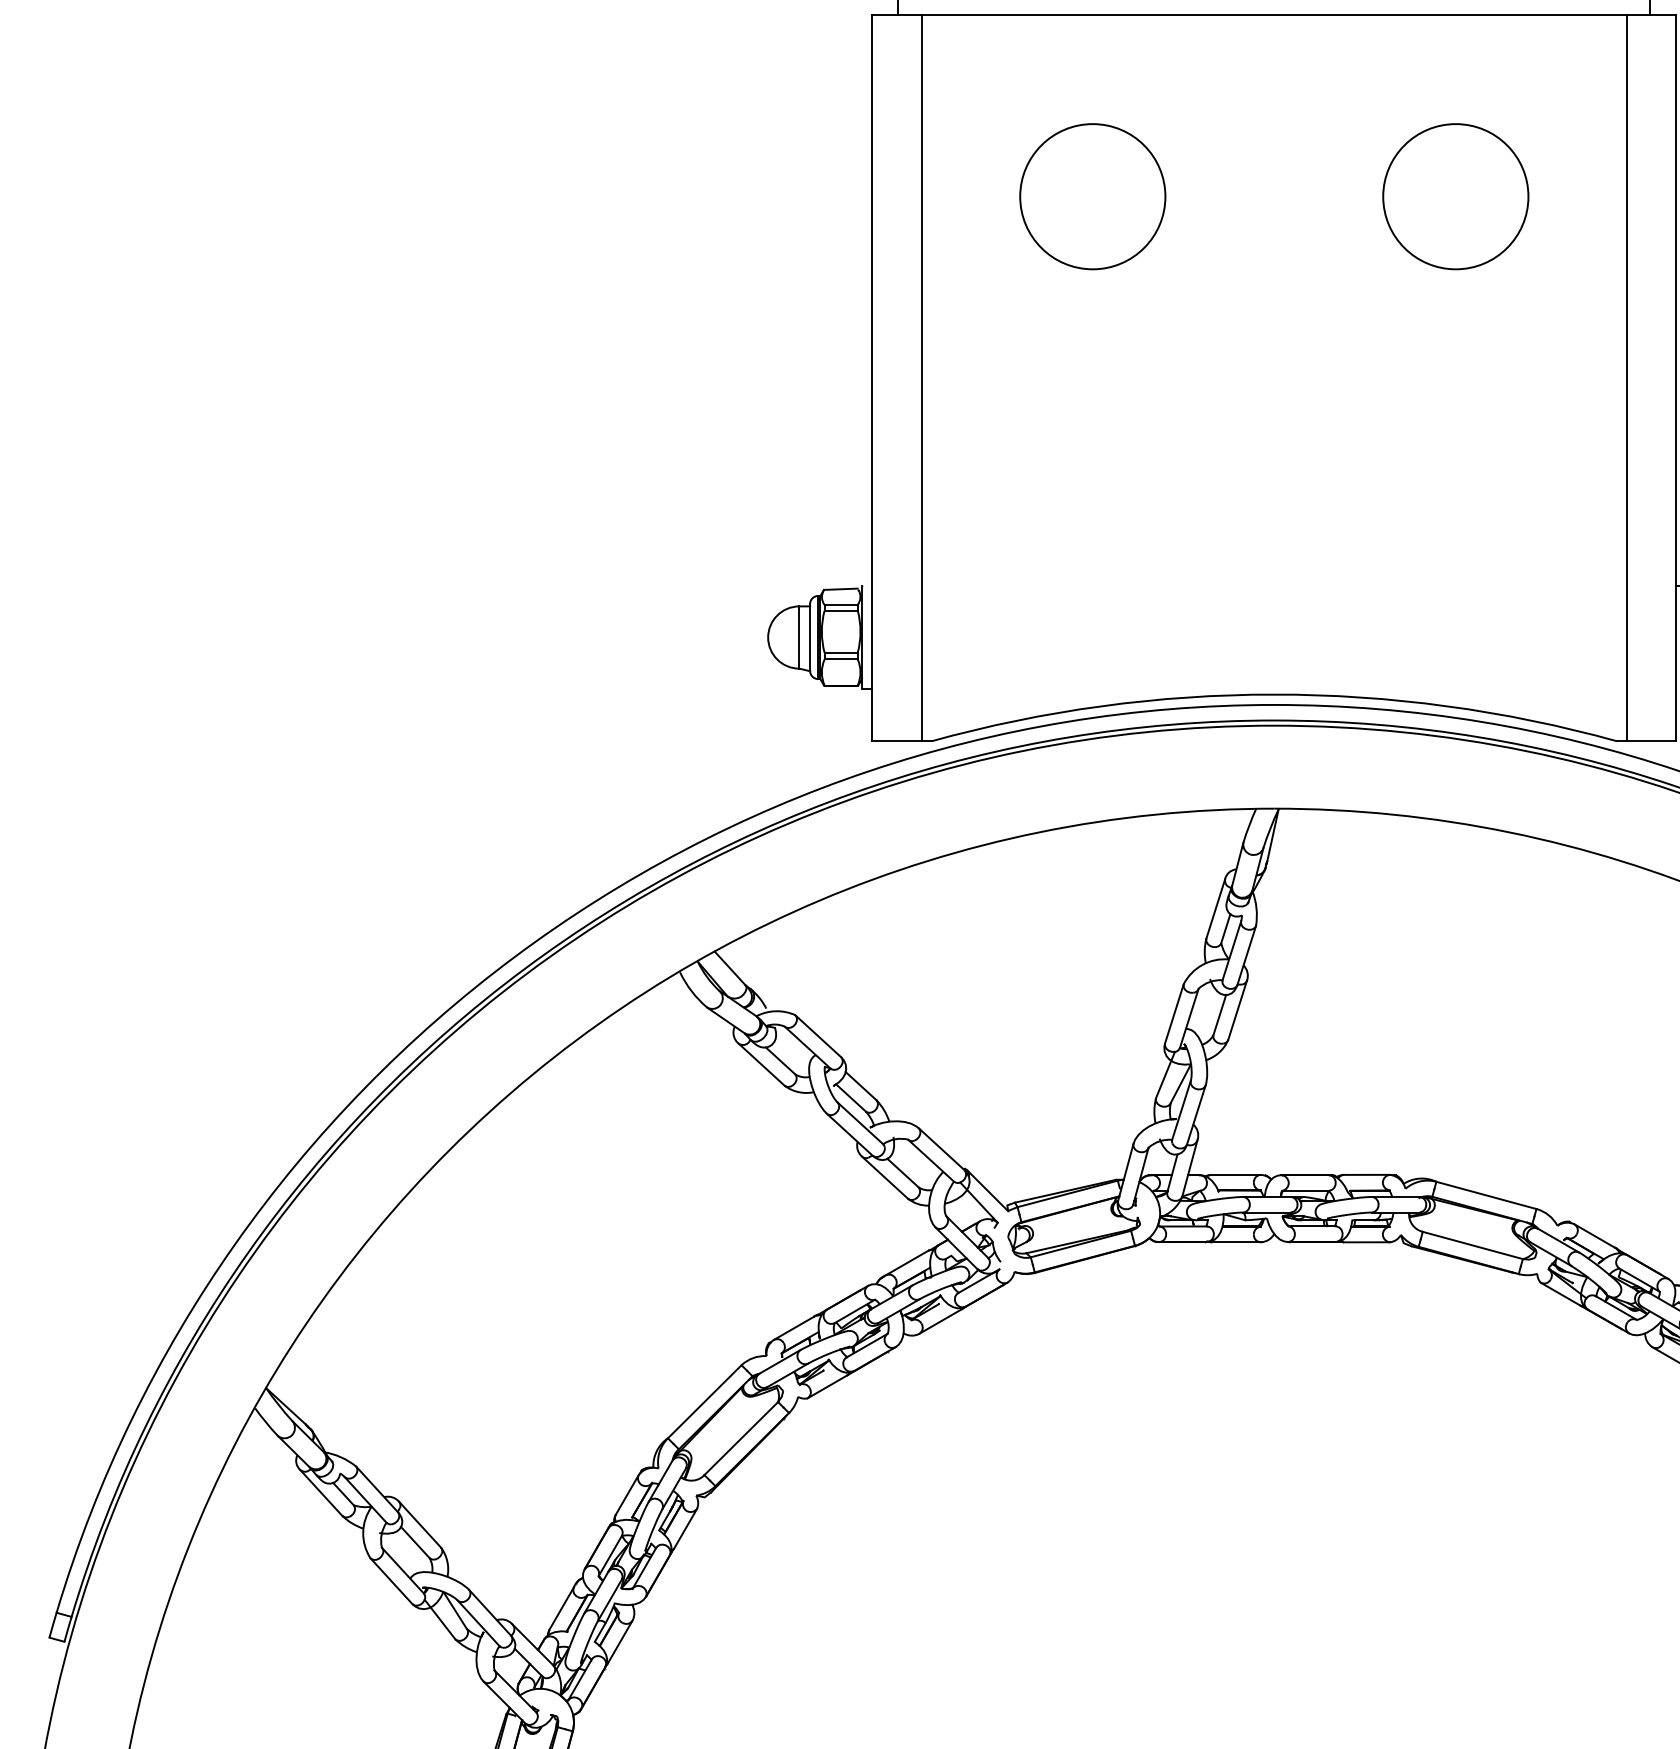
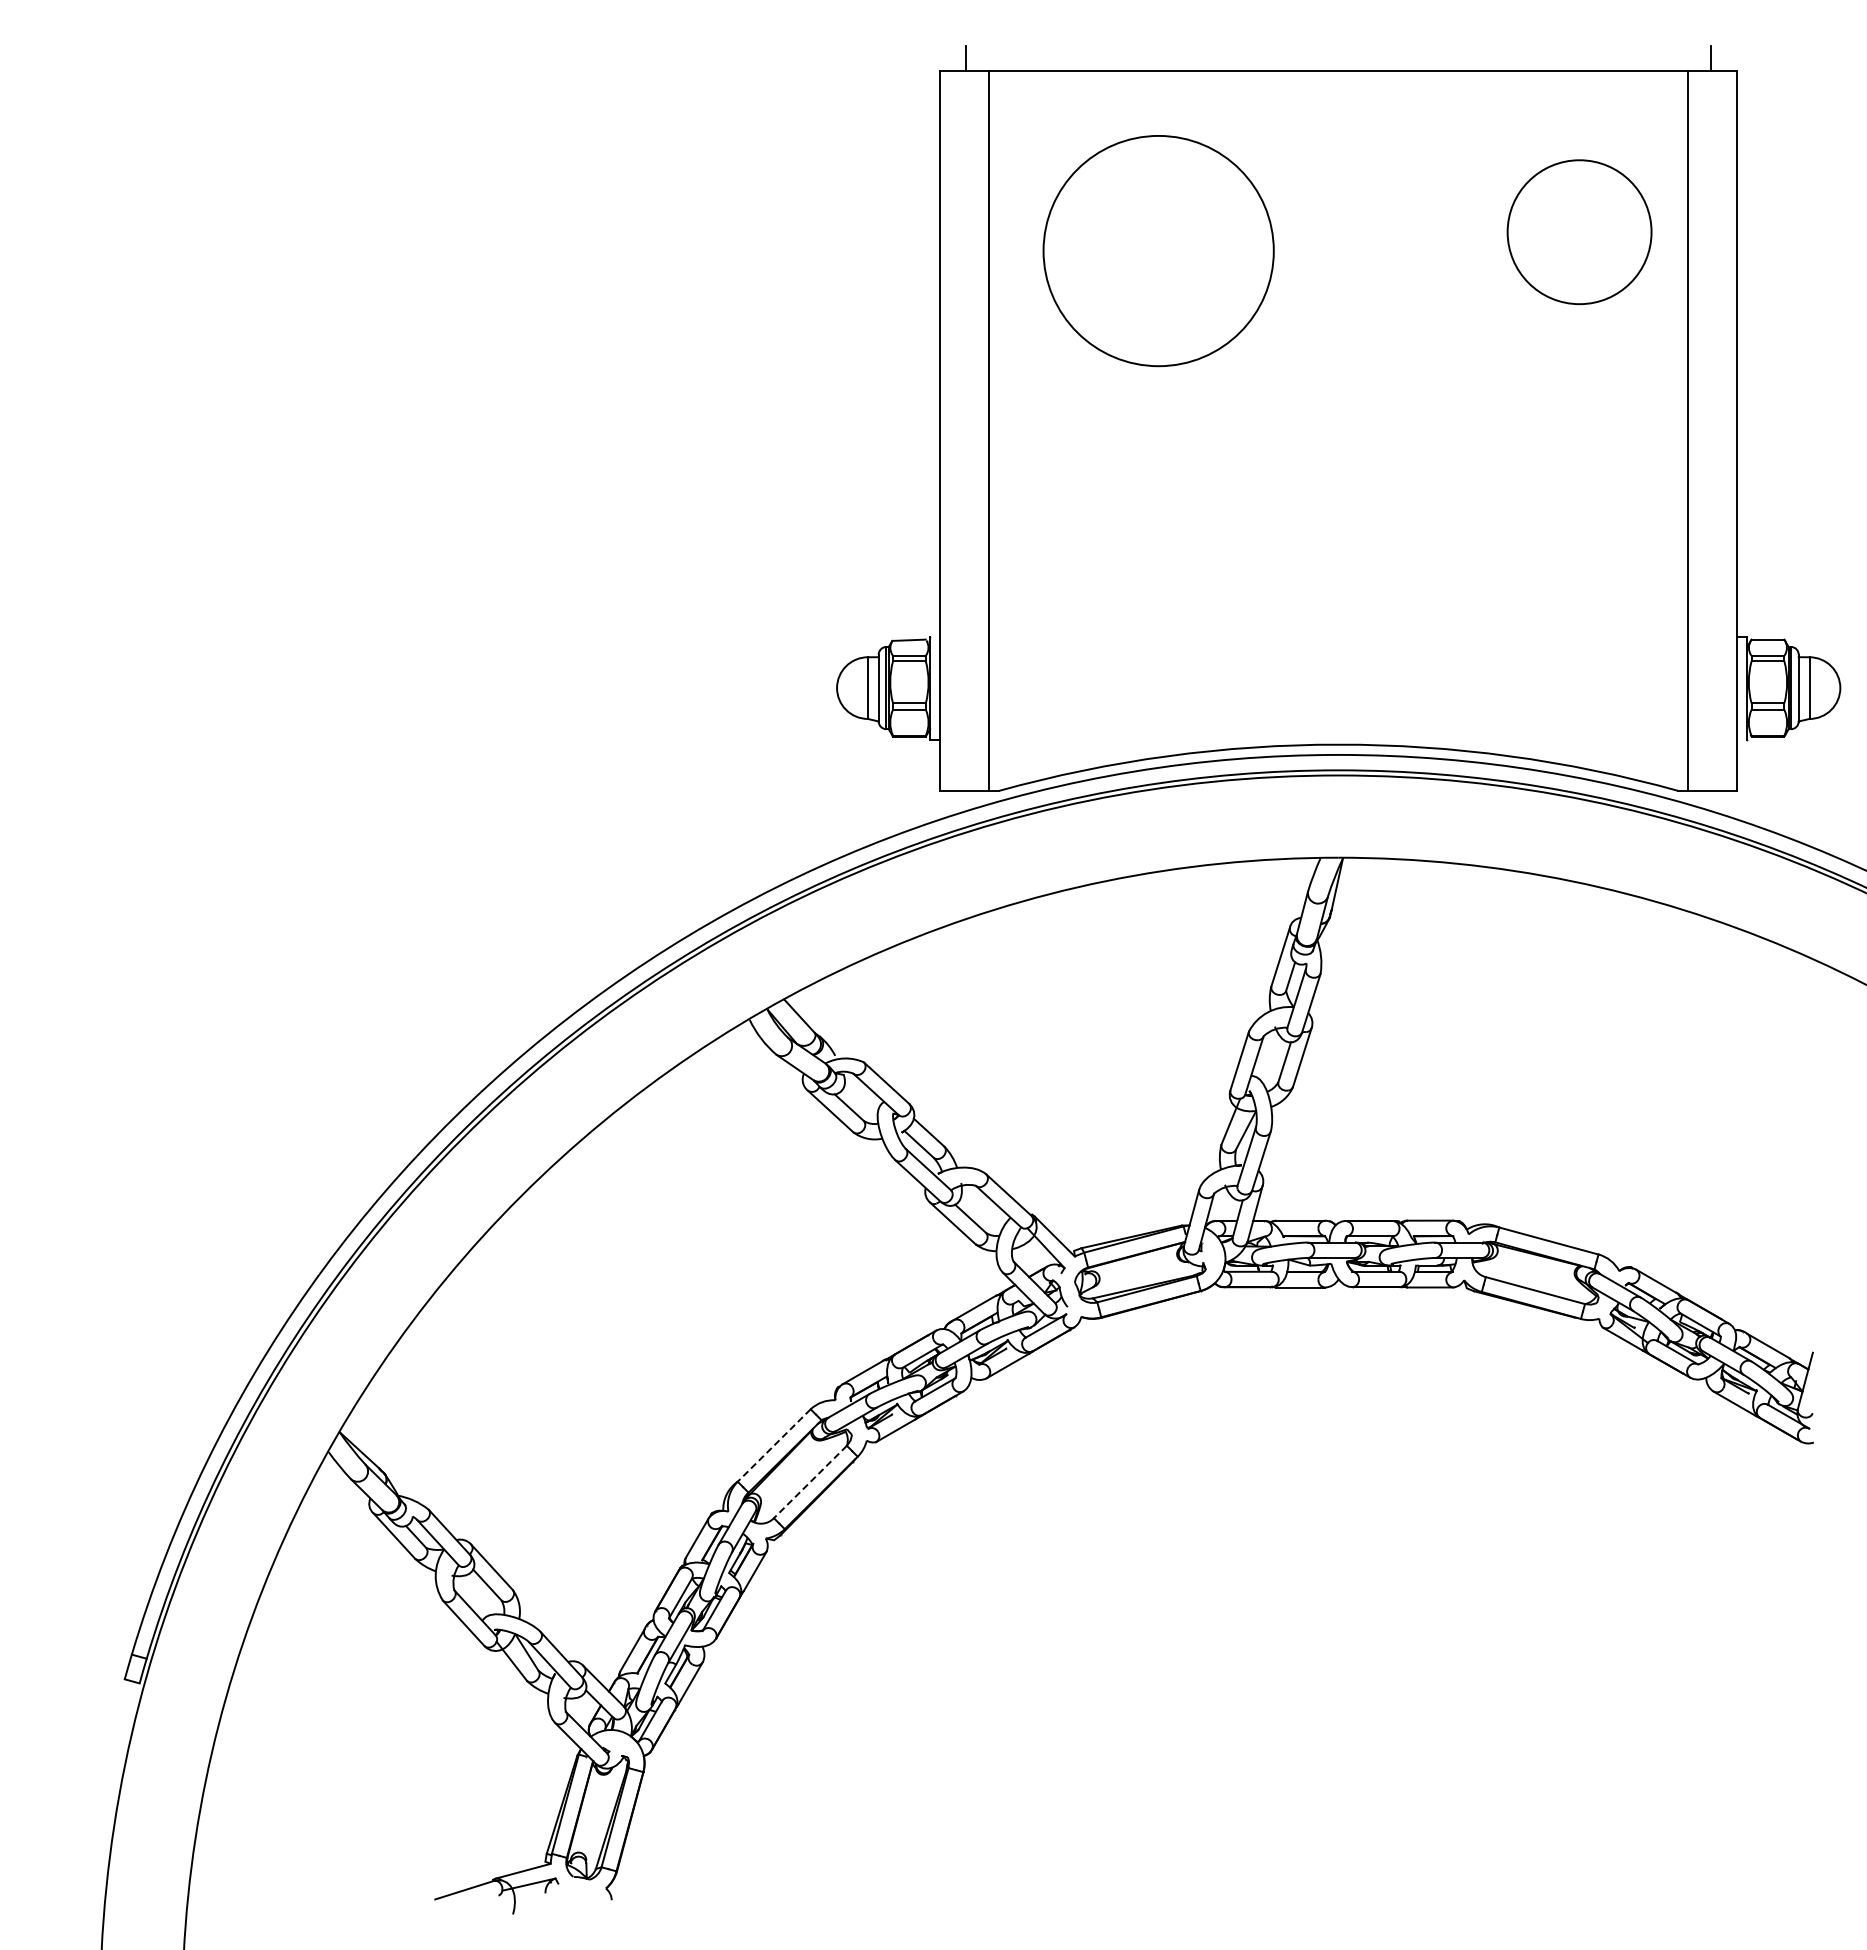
circle: (1092, 196) -> (1158, 251), size x1.6
circle: (1455, 196) -> (1579, 232), moved
line: (704, 1401) -> (773, 1445), solid -> dashed
line: (741, 1439) -> (810, 1482), solid -> dashed

